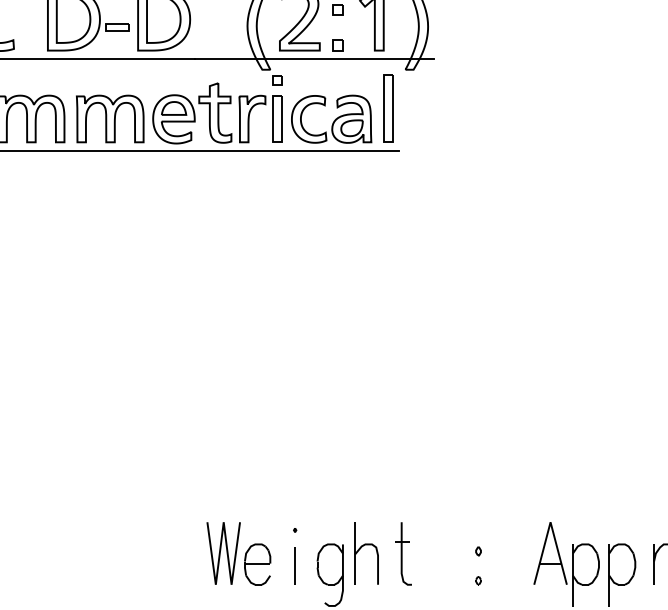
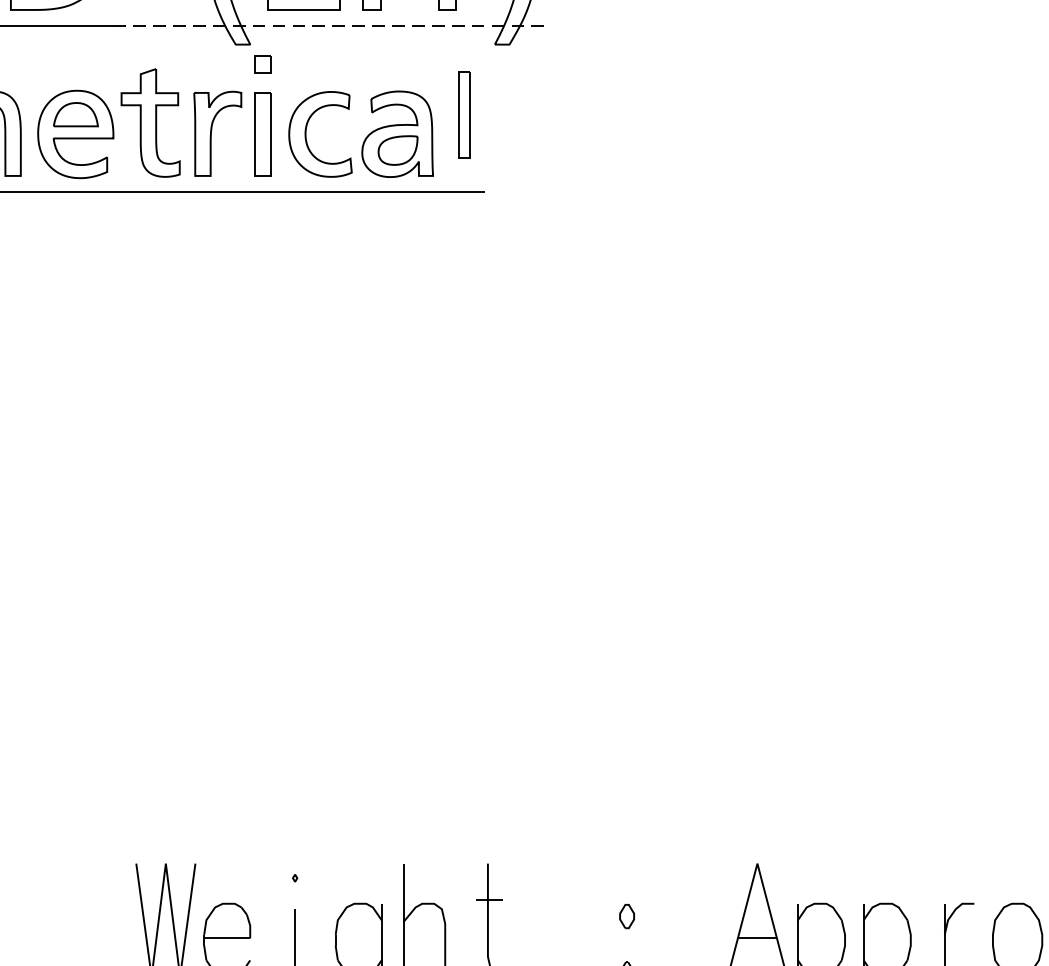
line: (314, 59) -> (330, 26), solid -> dashed
part: (388, 108) -> (464, 114), size x0.7
part: (478, 551) -> (627, 916), size x1.6

